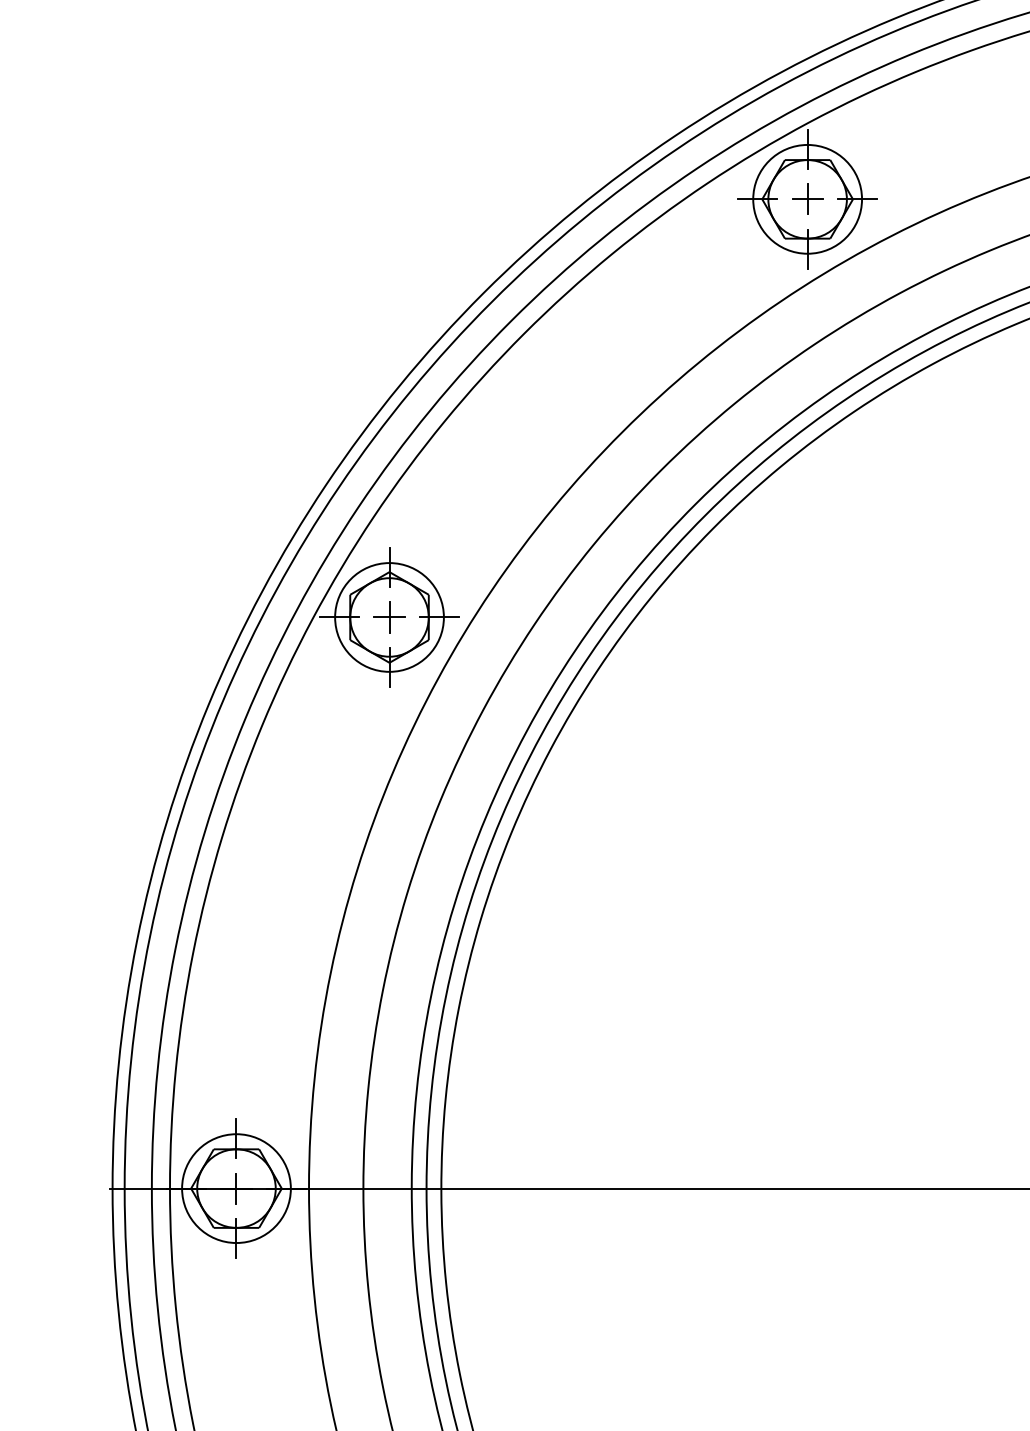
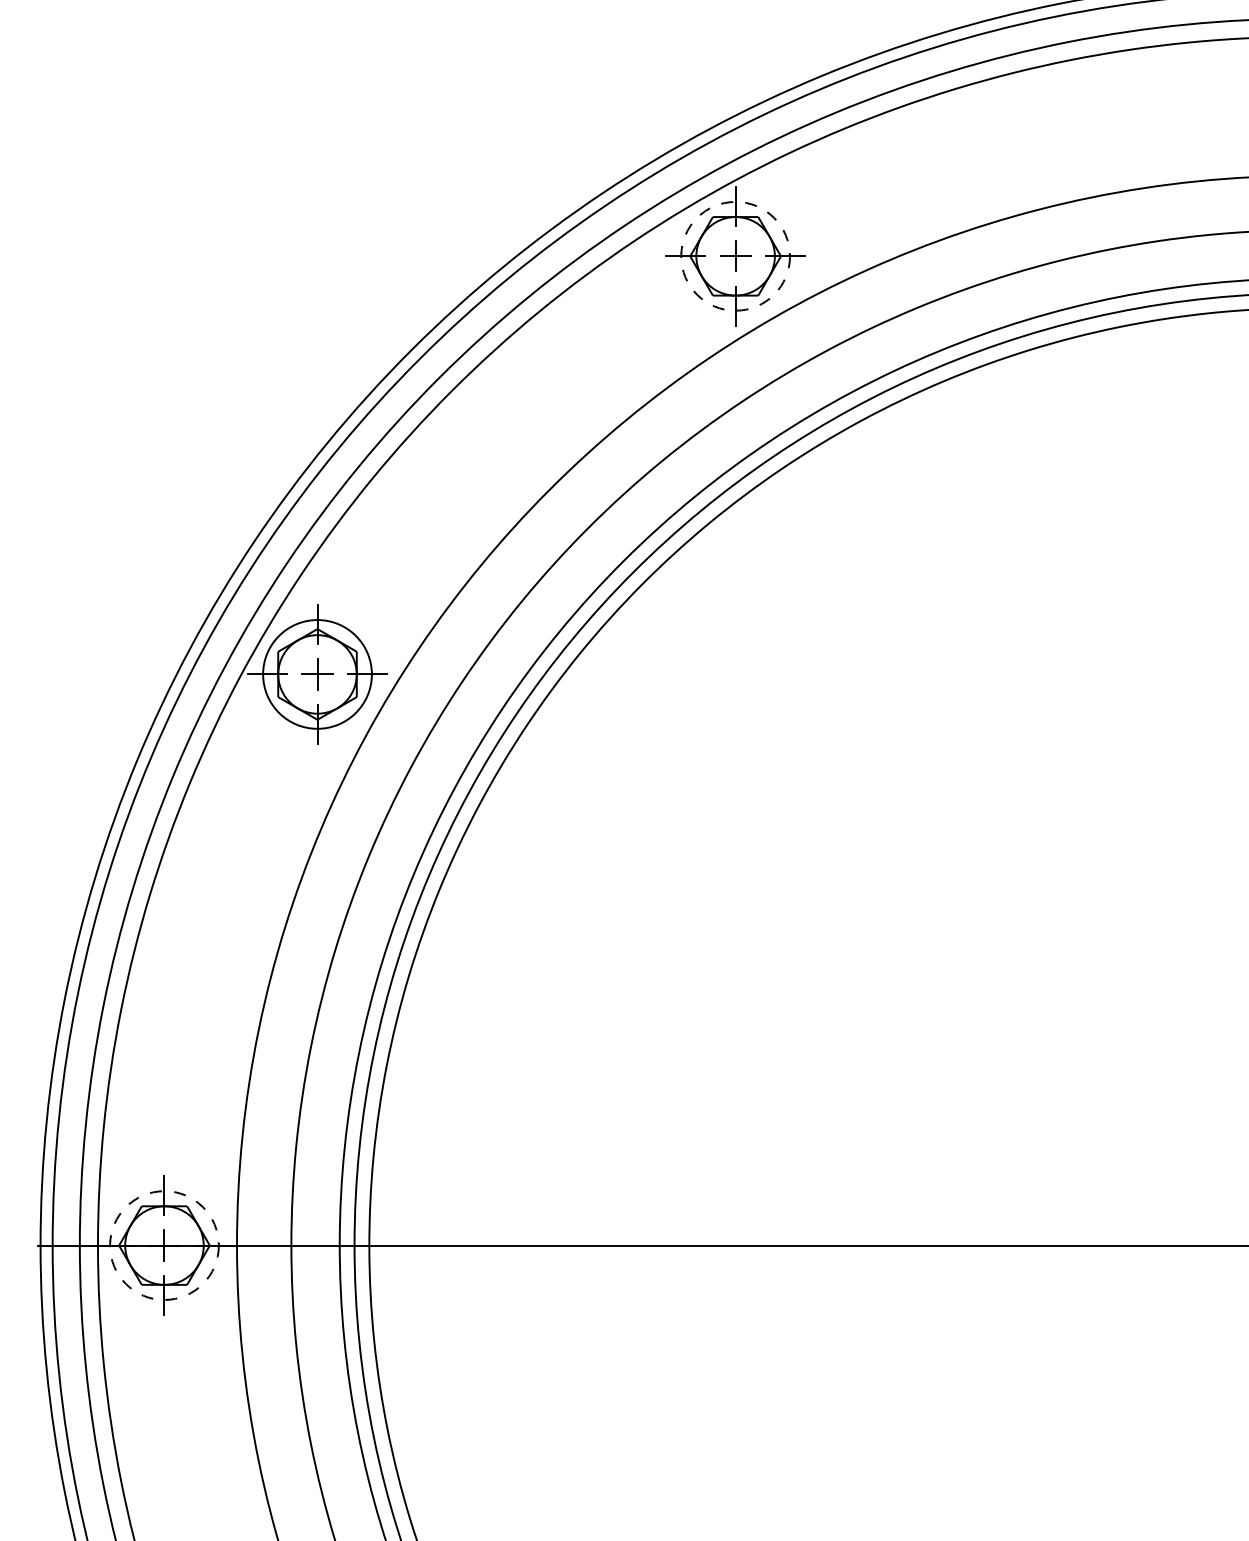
circle: (807, 198) -> (735, 255), solid -> dashed
circle: (236, 1188) -> (164, 1245), solid -> dashed

